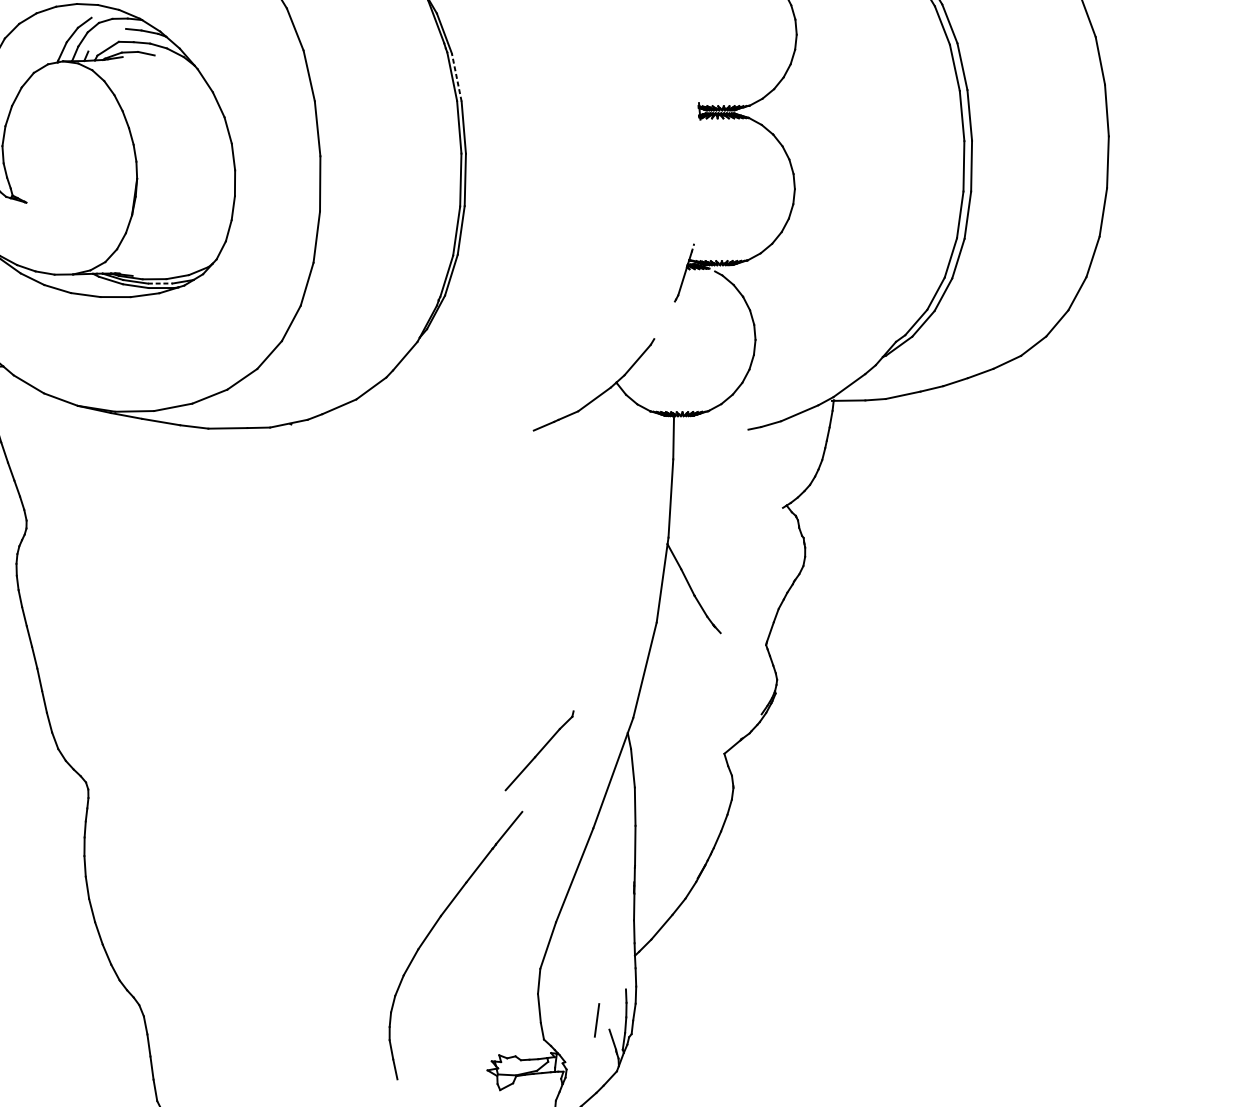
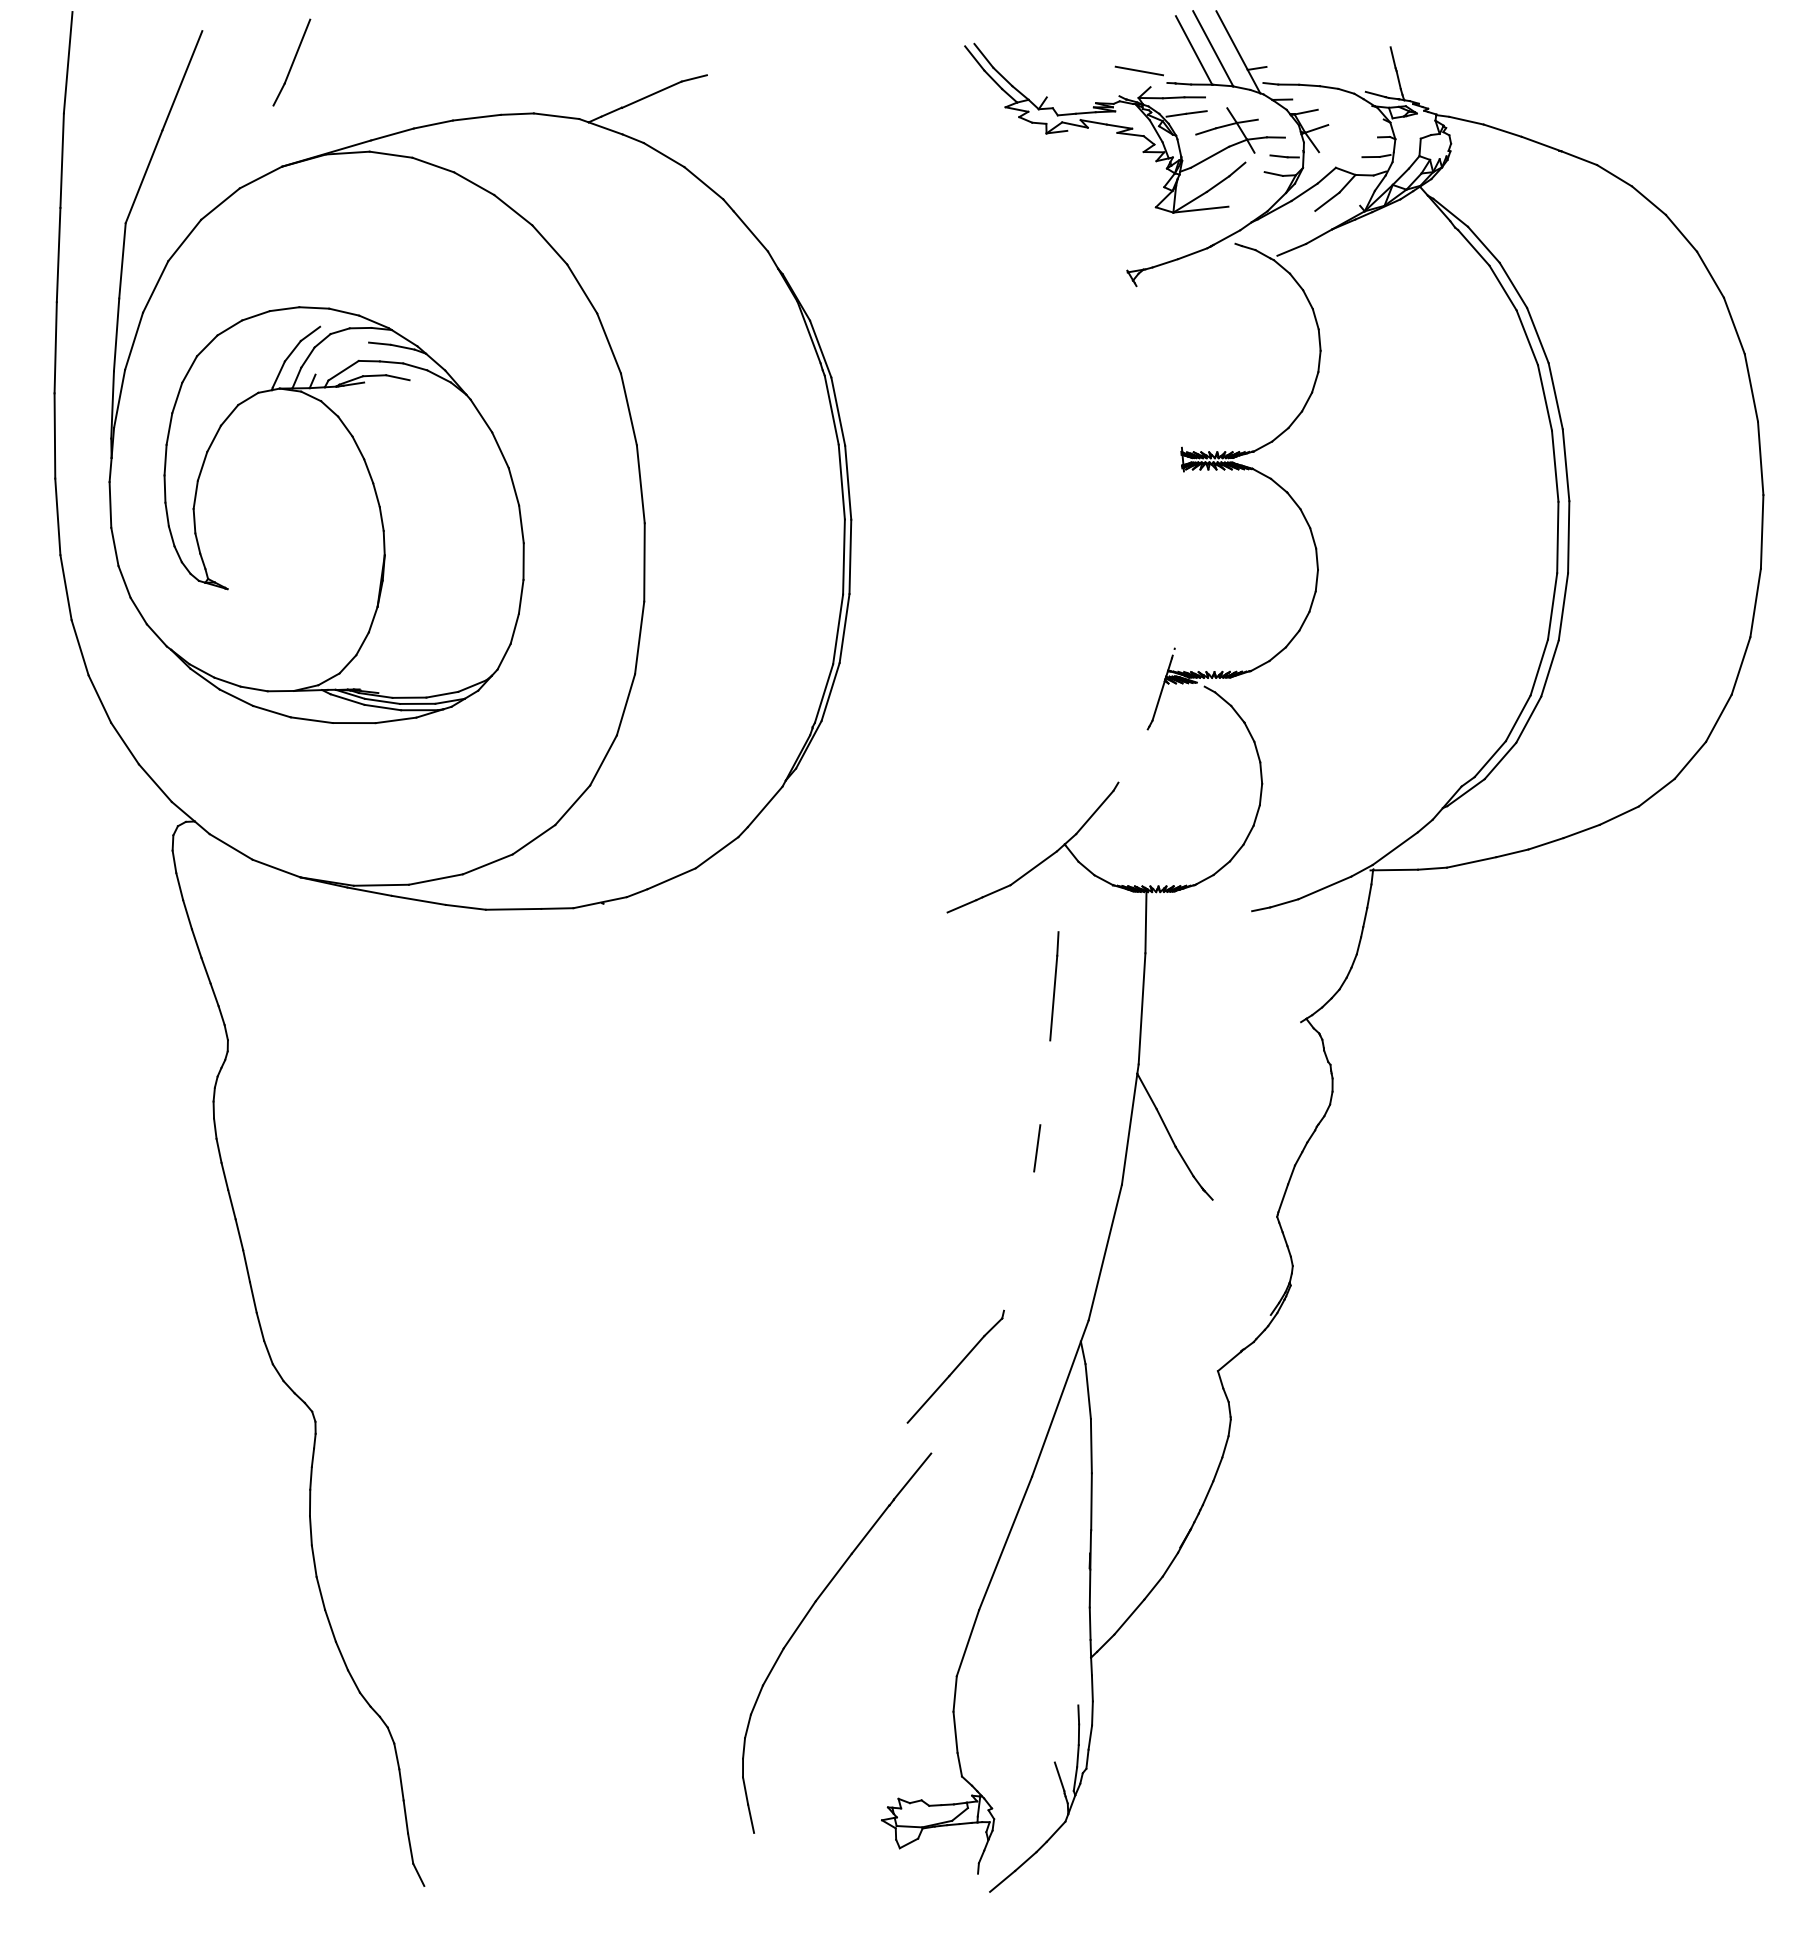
line: (456, 77) -> (838, 411), dashed -> solid
line: (160, 283) -> (417, 703), dashed -> solid
line: (609, 482) -> (1054, 986), added
line: (597, 1020) -> (1037, 1148), moved

